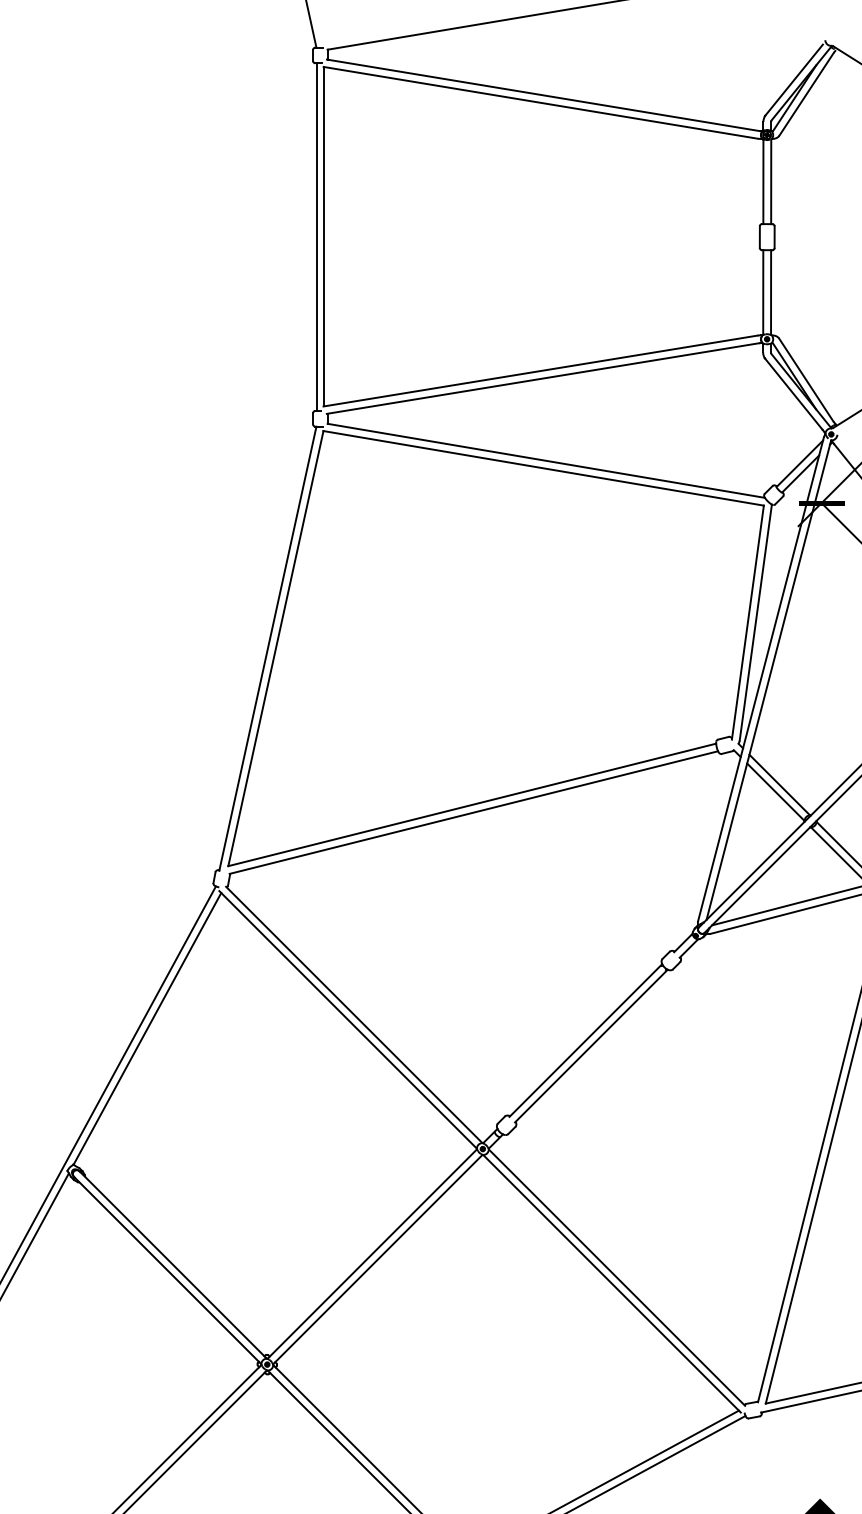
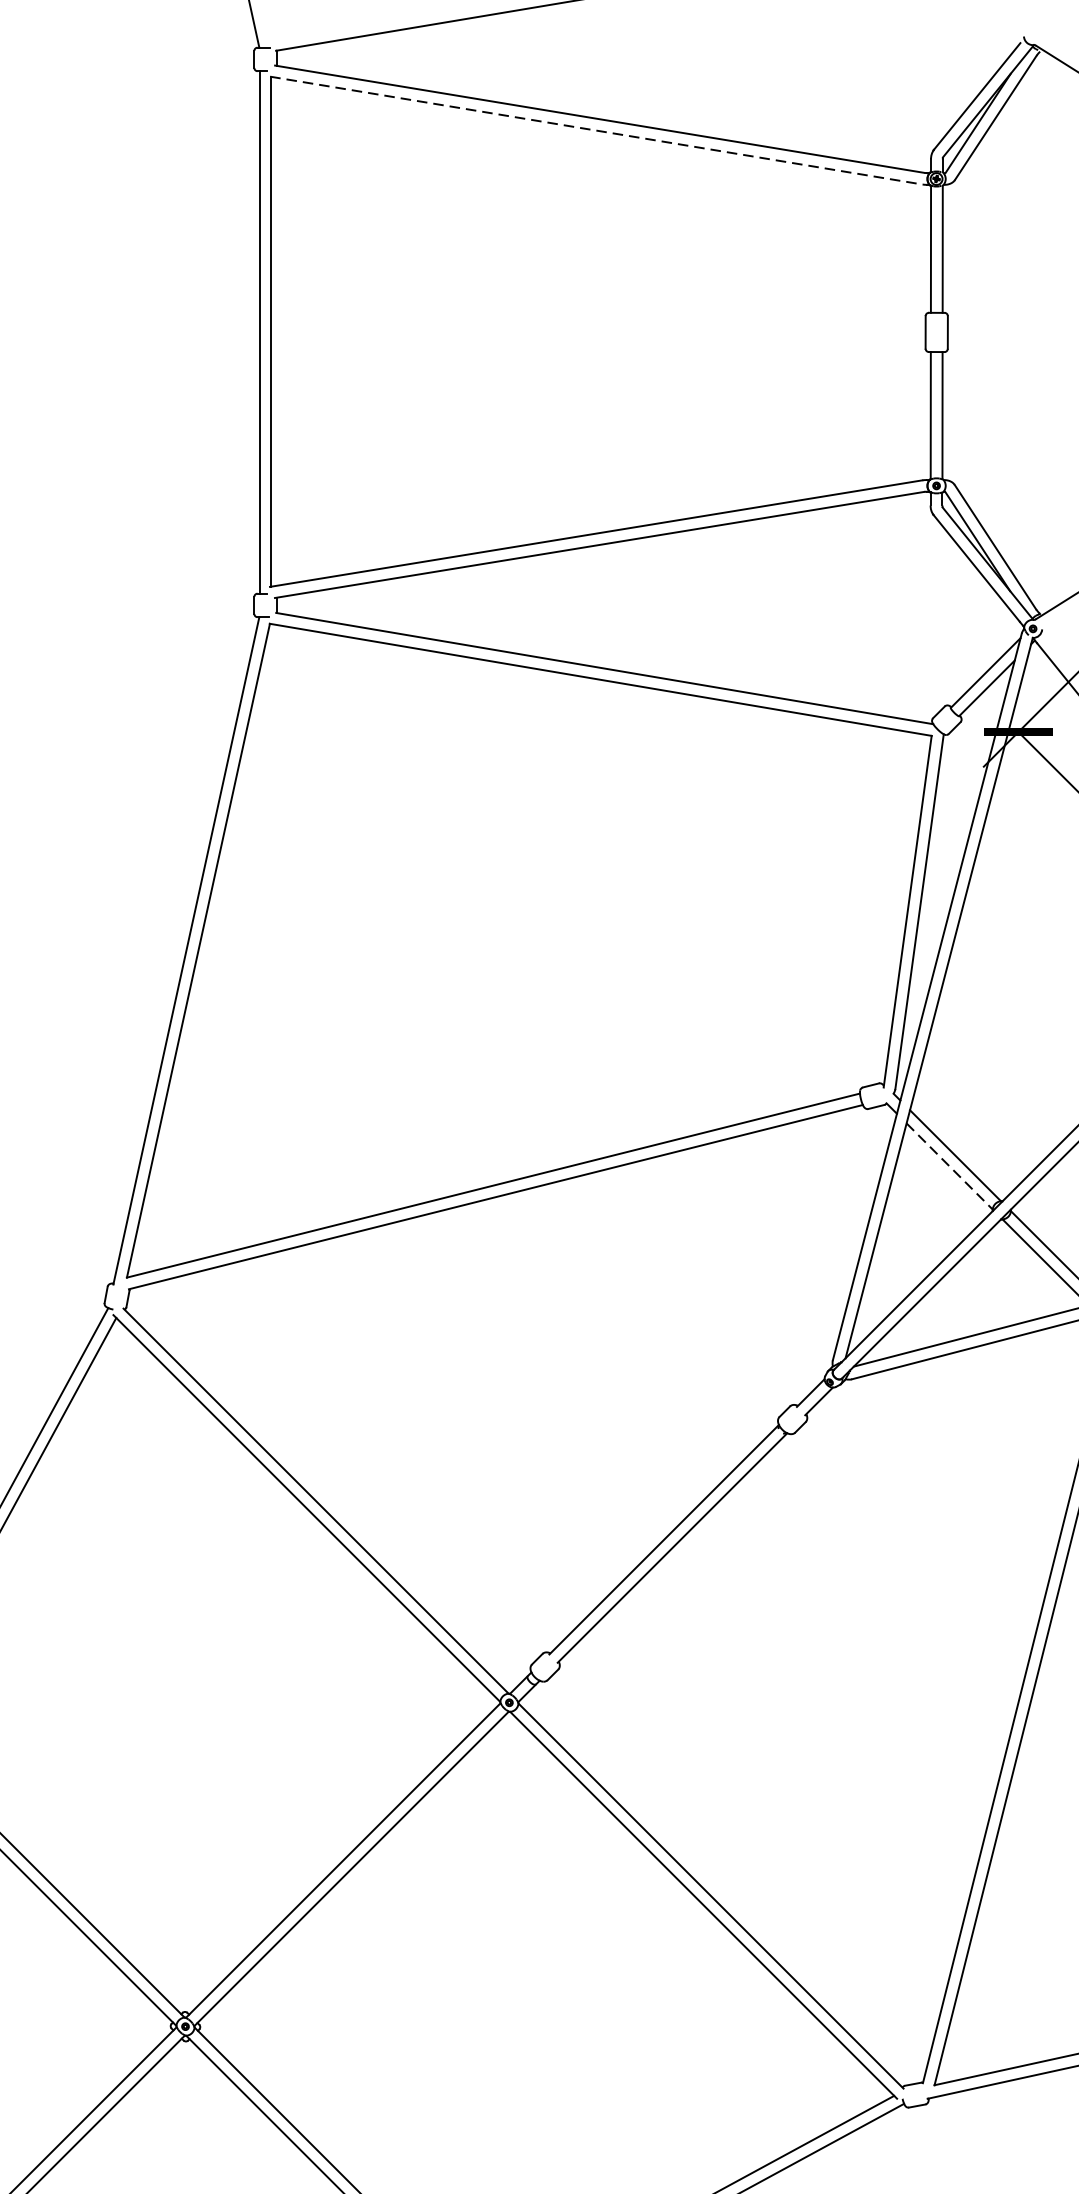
line: (541, 102) -> (597, 130), solid -> dashed
line: (775, 792) -> (949, 1166), solid -> dashed

